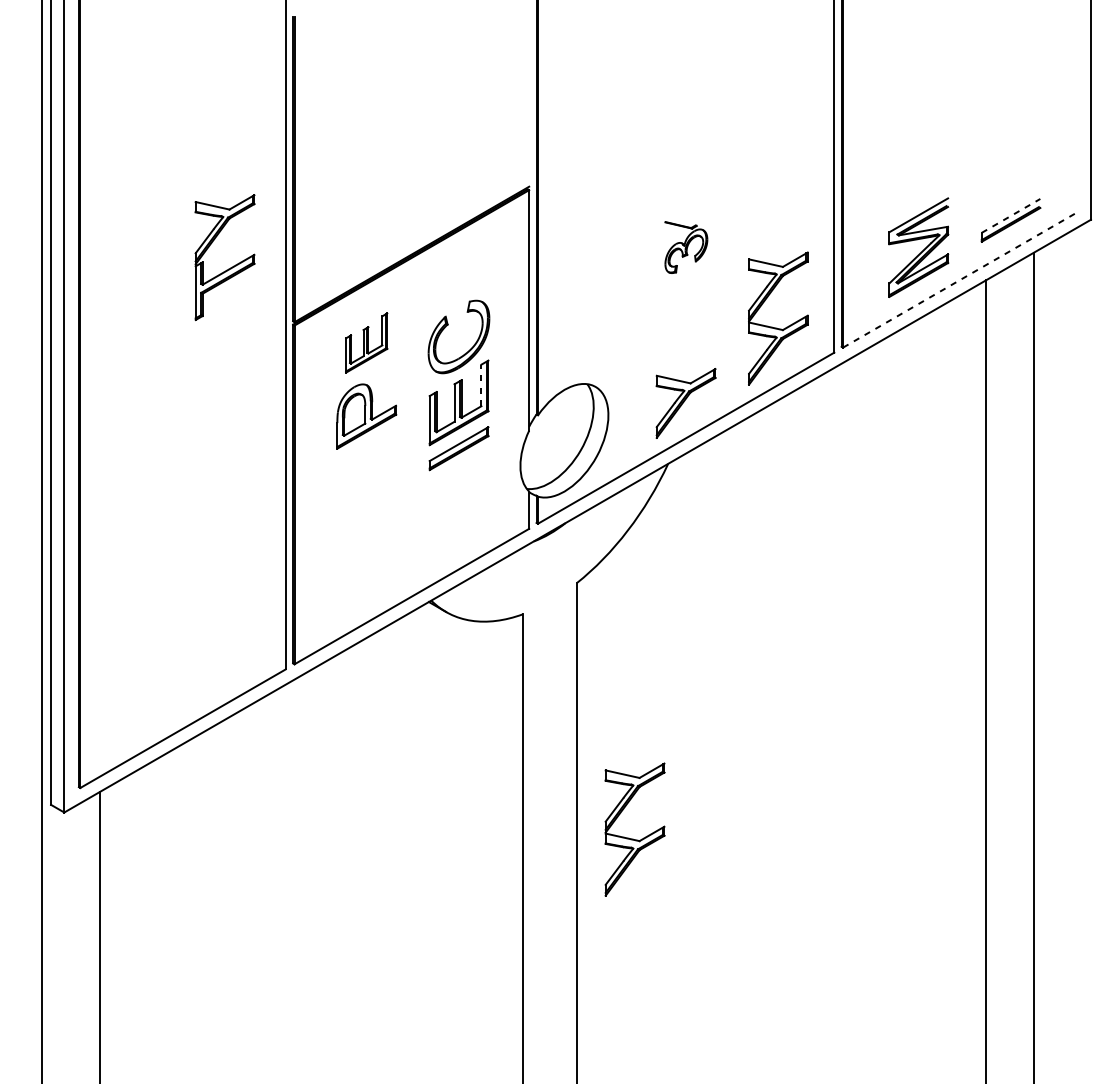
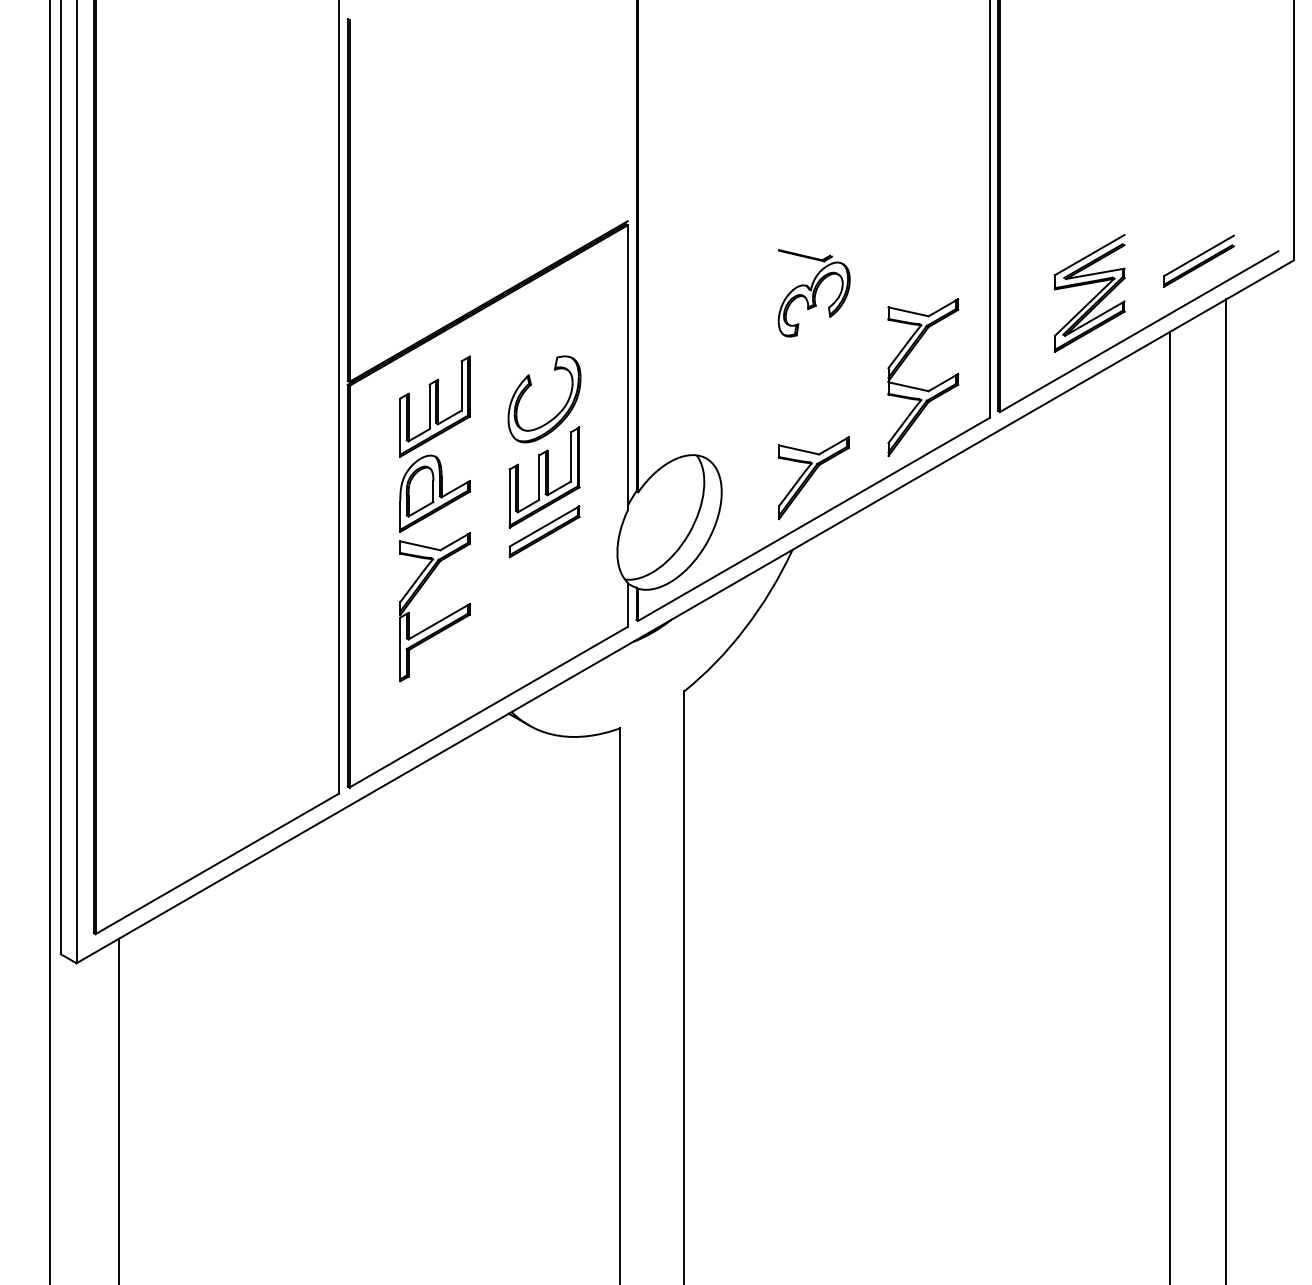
line: (1011, 215) -> (1199, 255), dashed -> solid
part: (685, 247) -> (813, 293), size x1.43
part: (229, 267) -> (440, 619), moved
line: (960, 279) -> (1139, 331), dashed -> solid
part: (366, 342) -> (434, 406), size x1.43
line: (481, 385) -> (571, 456), dashed -> solid
part: (634, 838) -> (752, 994), removed

